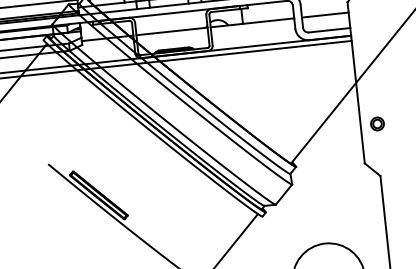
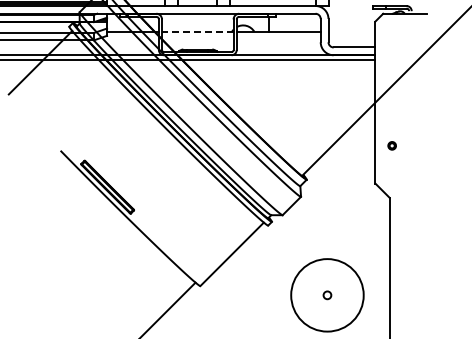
line: (324, 14) -> (351, 31), removed
line: (171, 31) -> (197, 31), solid -> dashed
part: (376, 123) -> (391, 145), size x0.6

